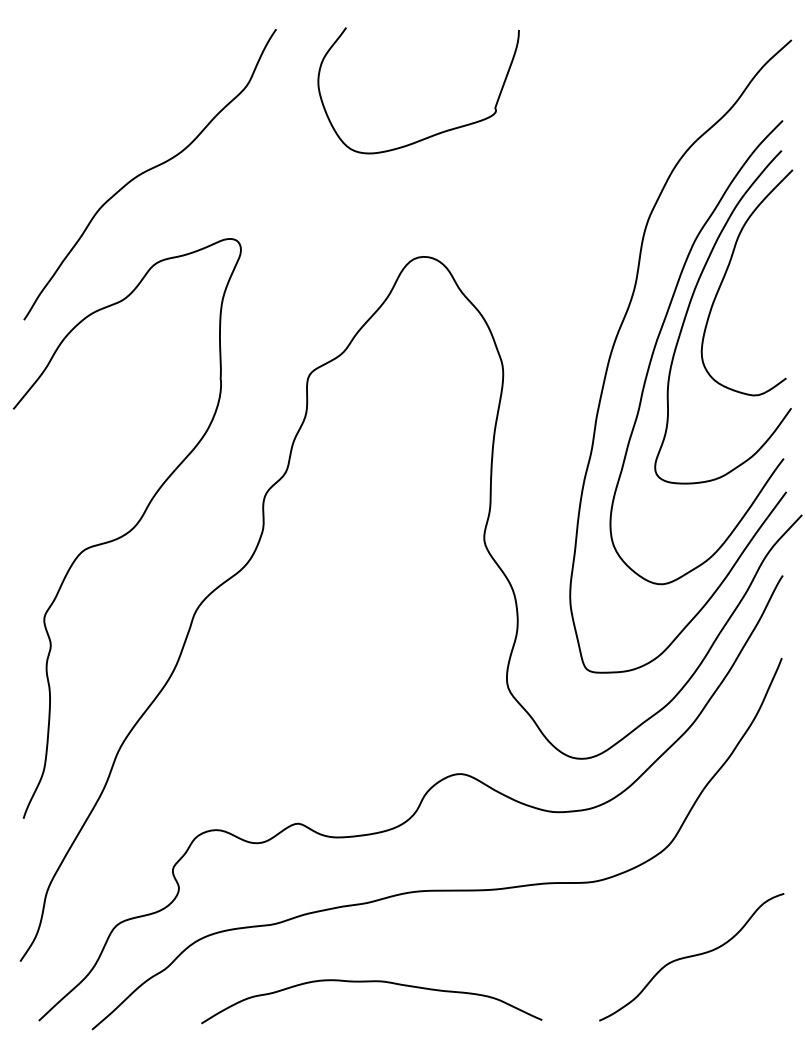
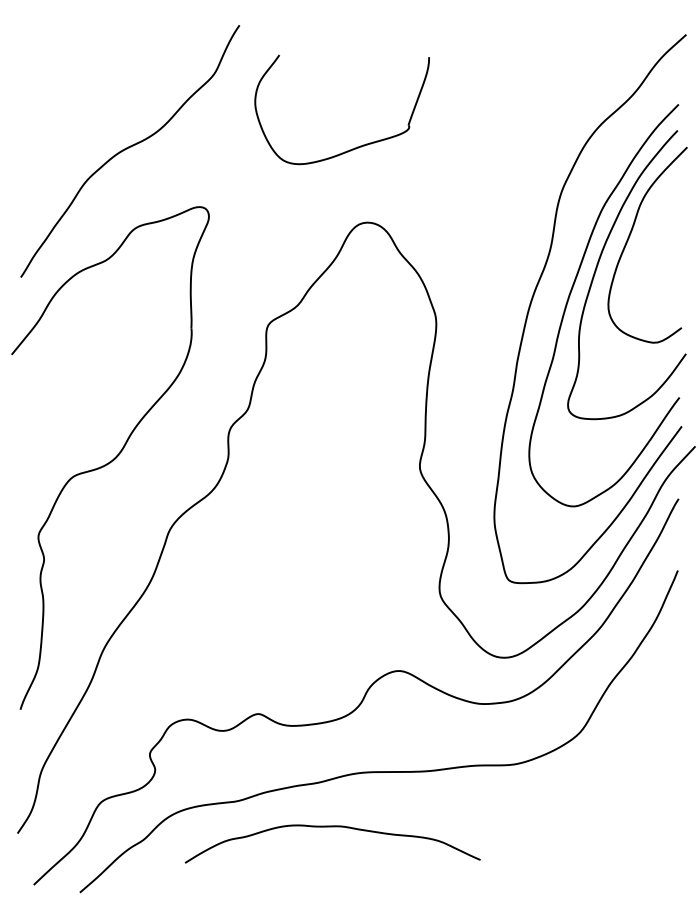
part: (435, 133) -> (356, 146), moved
curve: (691, 957) -> (599, 830), removed
curve: (371, 982) -> (332, 827), moved

